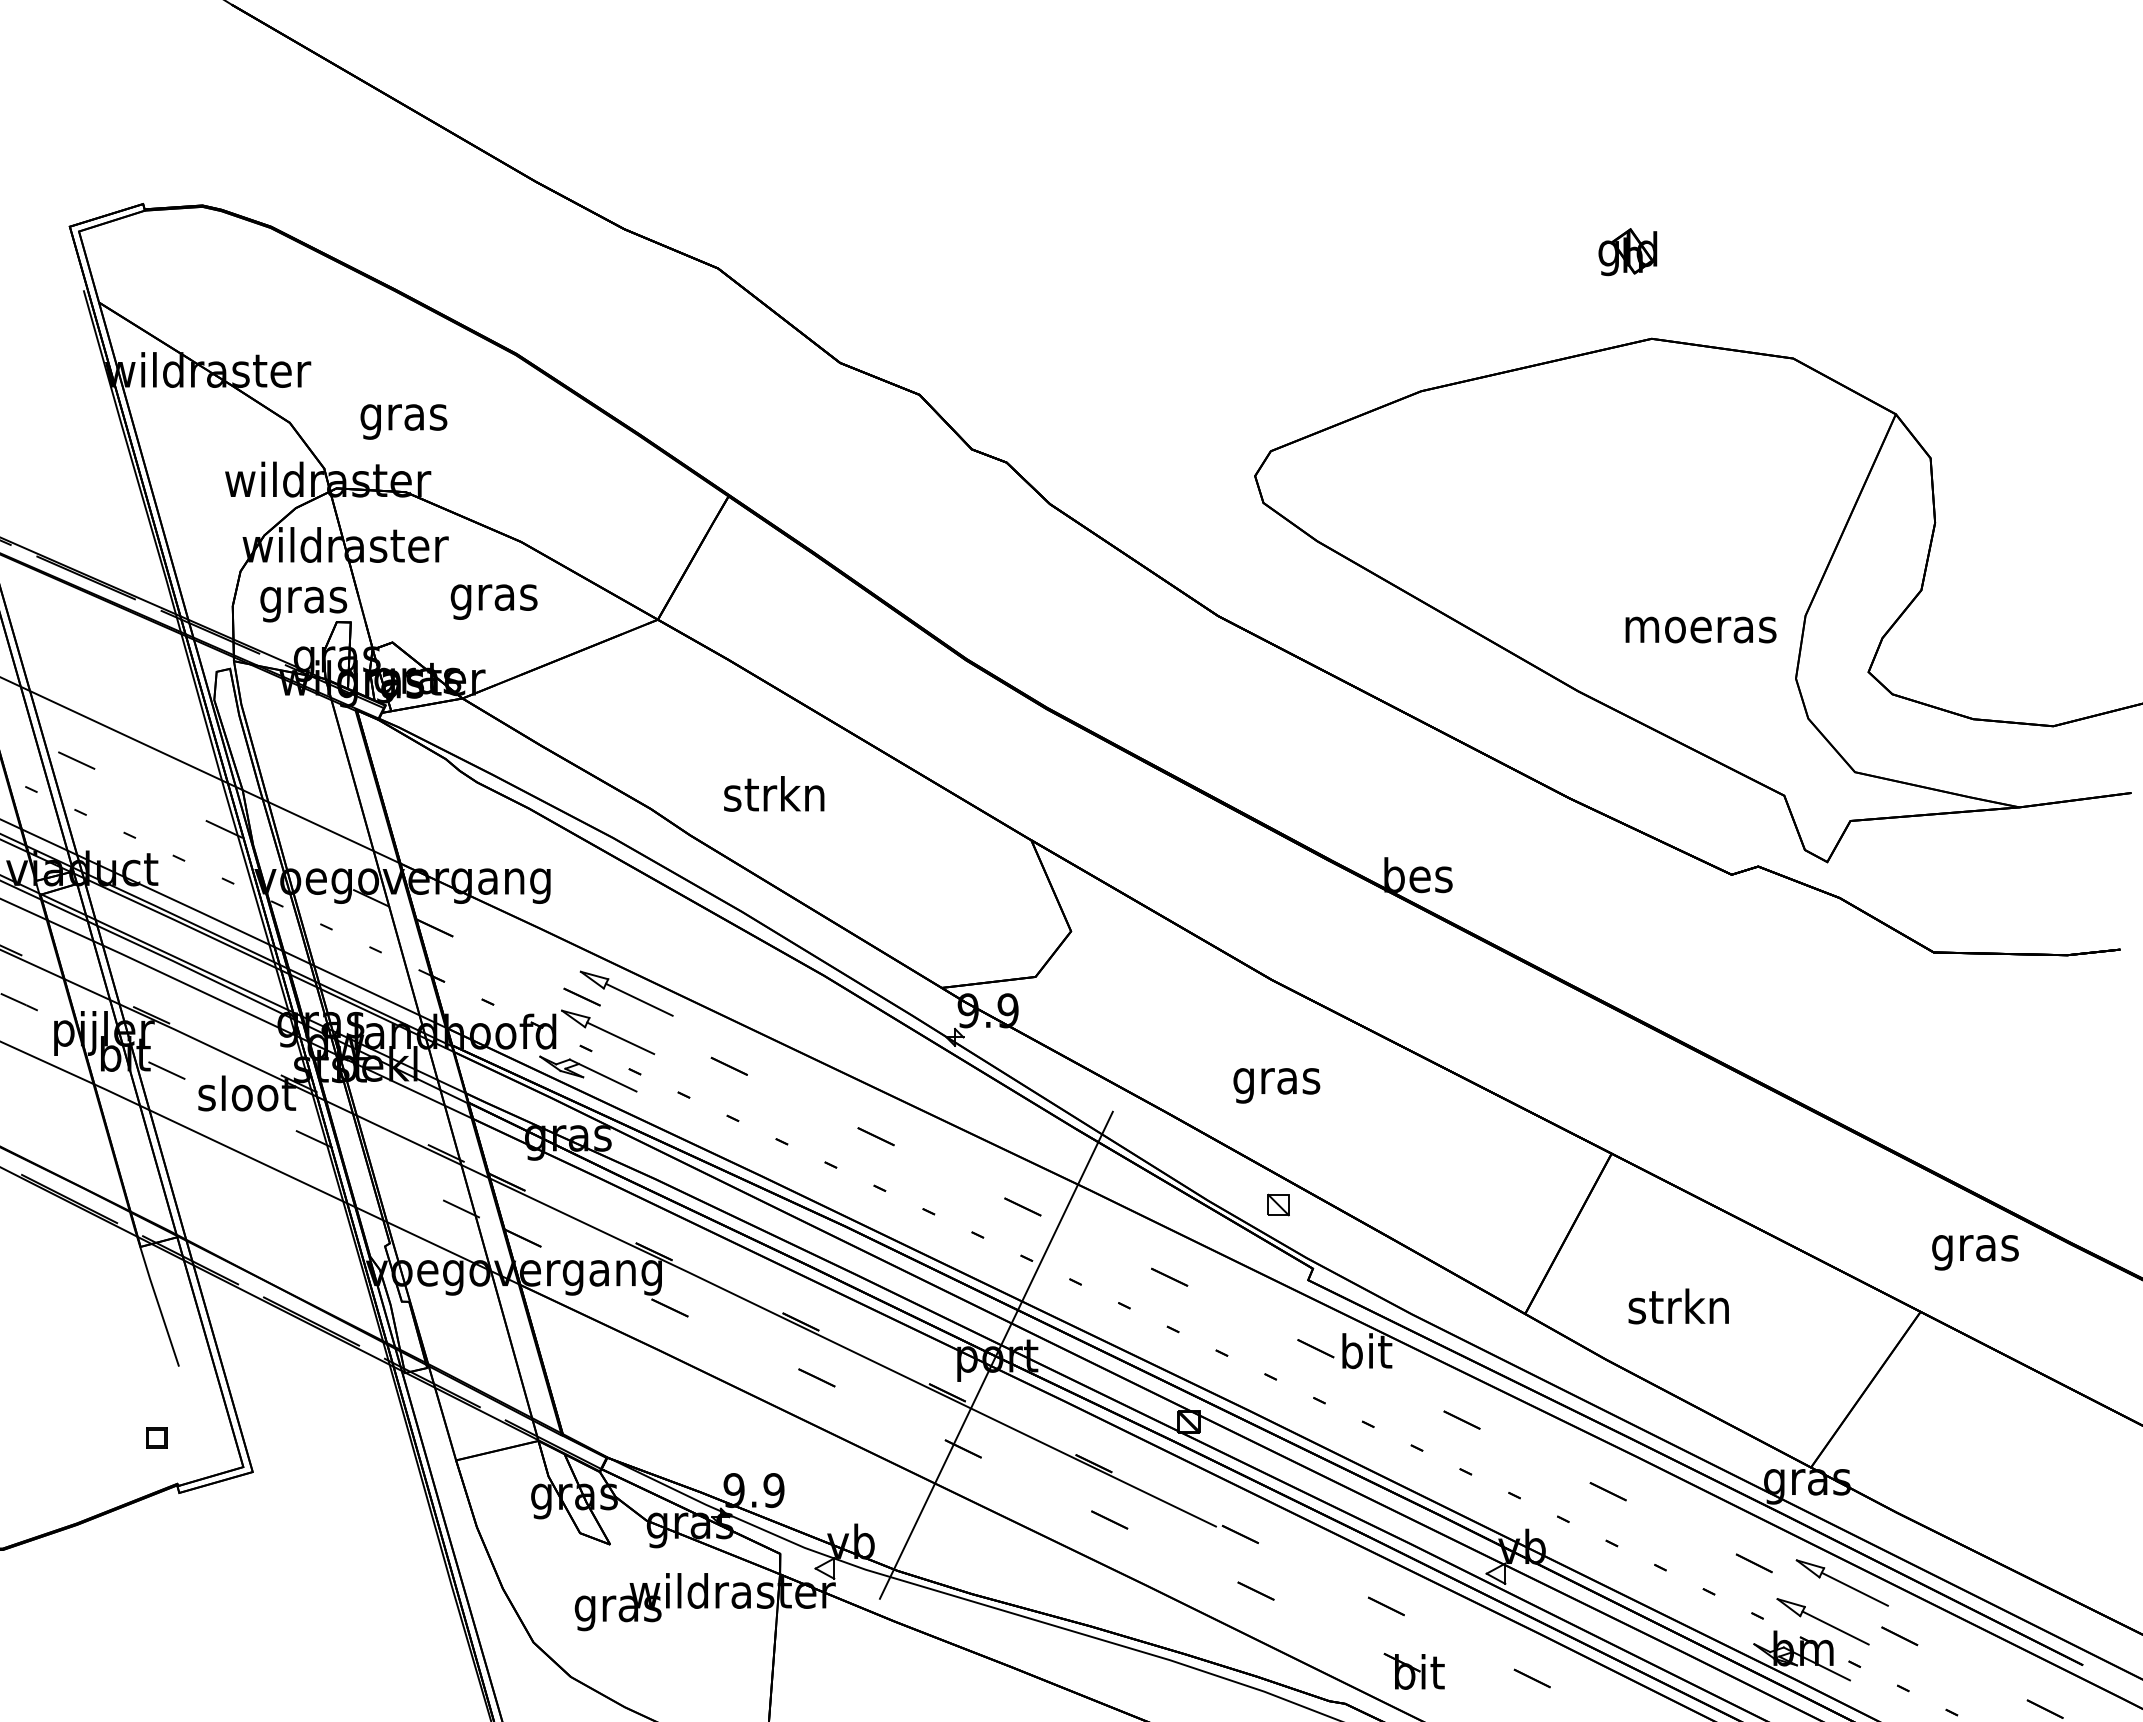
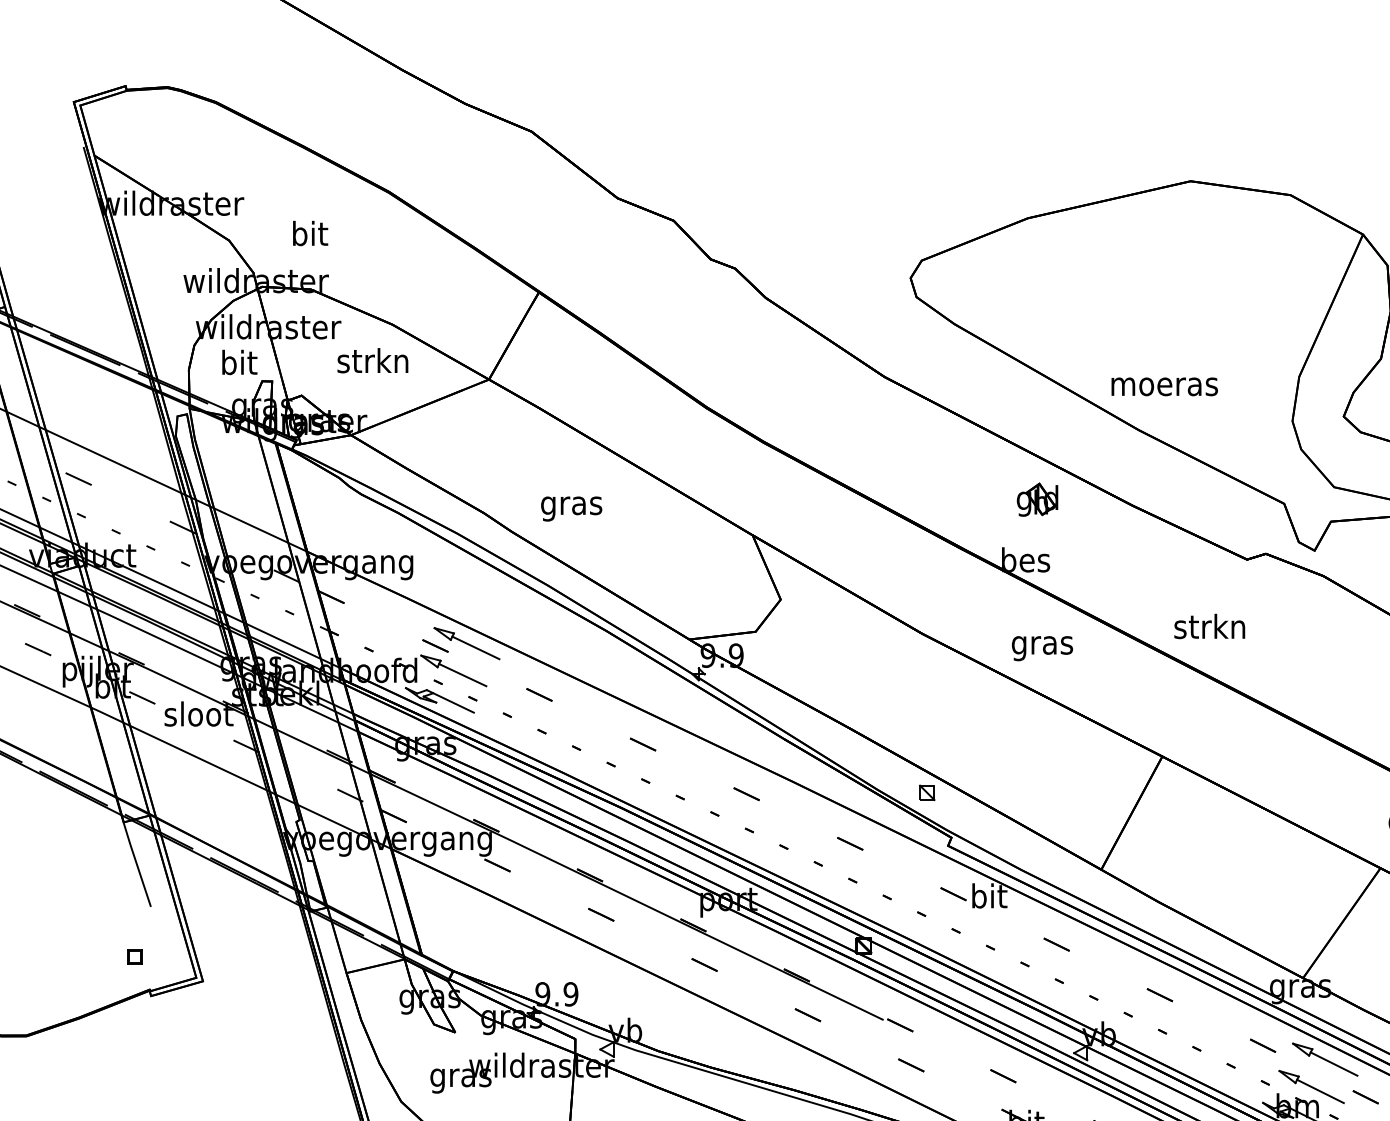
part: (1627, 252) -> (1037, 500), moved
text: (403, 417) -> (309, 236), gras -> bit
text: (493, 597) -> (372, 363), gras -> strkn
text: (303, 599) -> (238, 365), gras -> bit
text: (1700, 629) -> (1164, 386), moved
text: (774, 798) -> (571, 505), strkn -> gras
text: (1276, 1085) -> (1042, 648), moved
text: (1678, 1306) -> (1209, 626), moved
line: (995, 1354) -> (727, 898), removed

